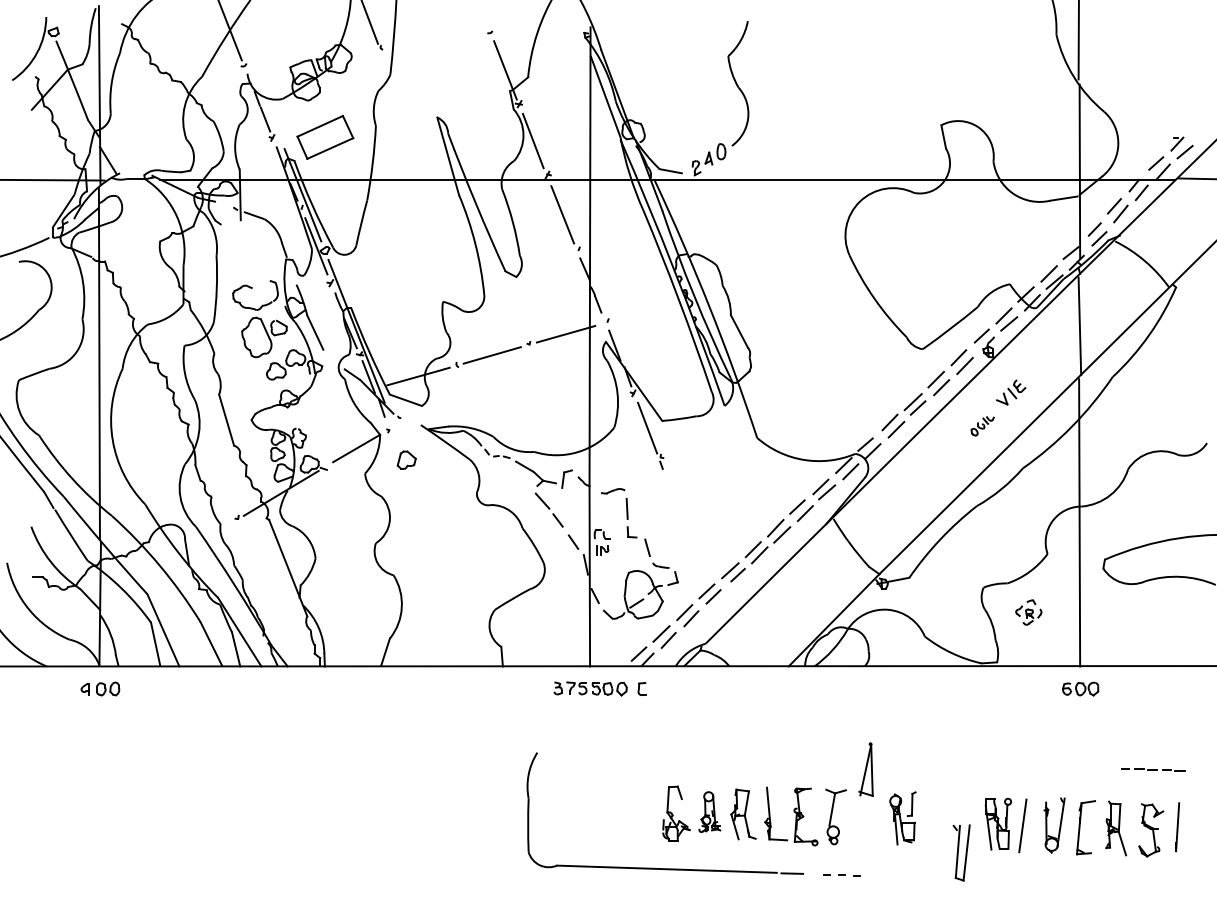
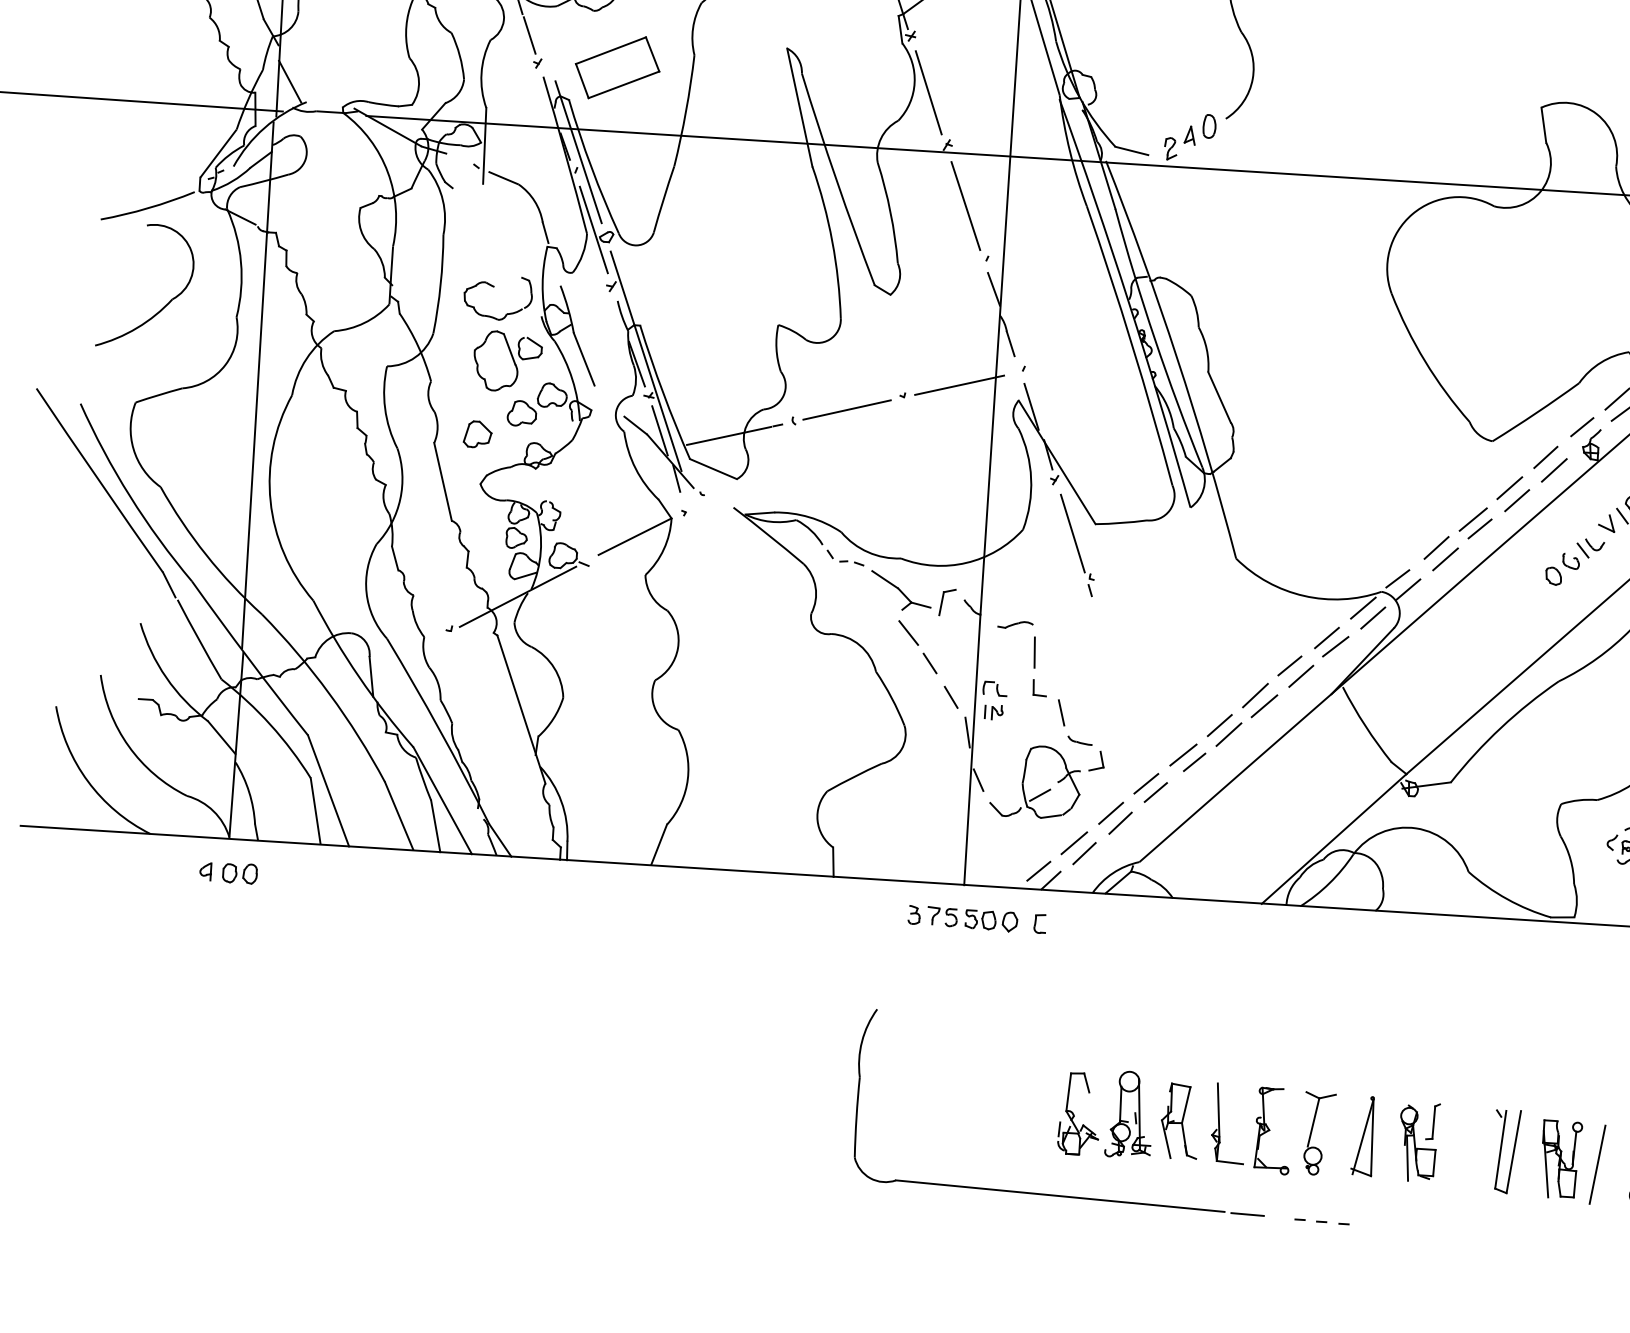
part: (982, 425) -> (1574, 561), size x1.67
part: (406, 459) -> (477, 433), moved
part: (865, 769) -> (1362, 1135), moved
part: (709, 811) -> (1129, 1113), size x1.43
part: (961, 852) -> (1506, 1150), moved

